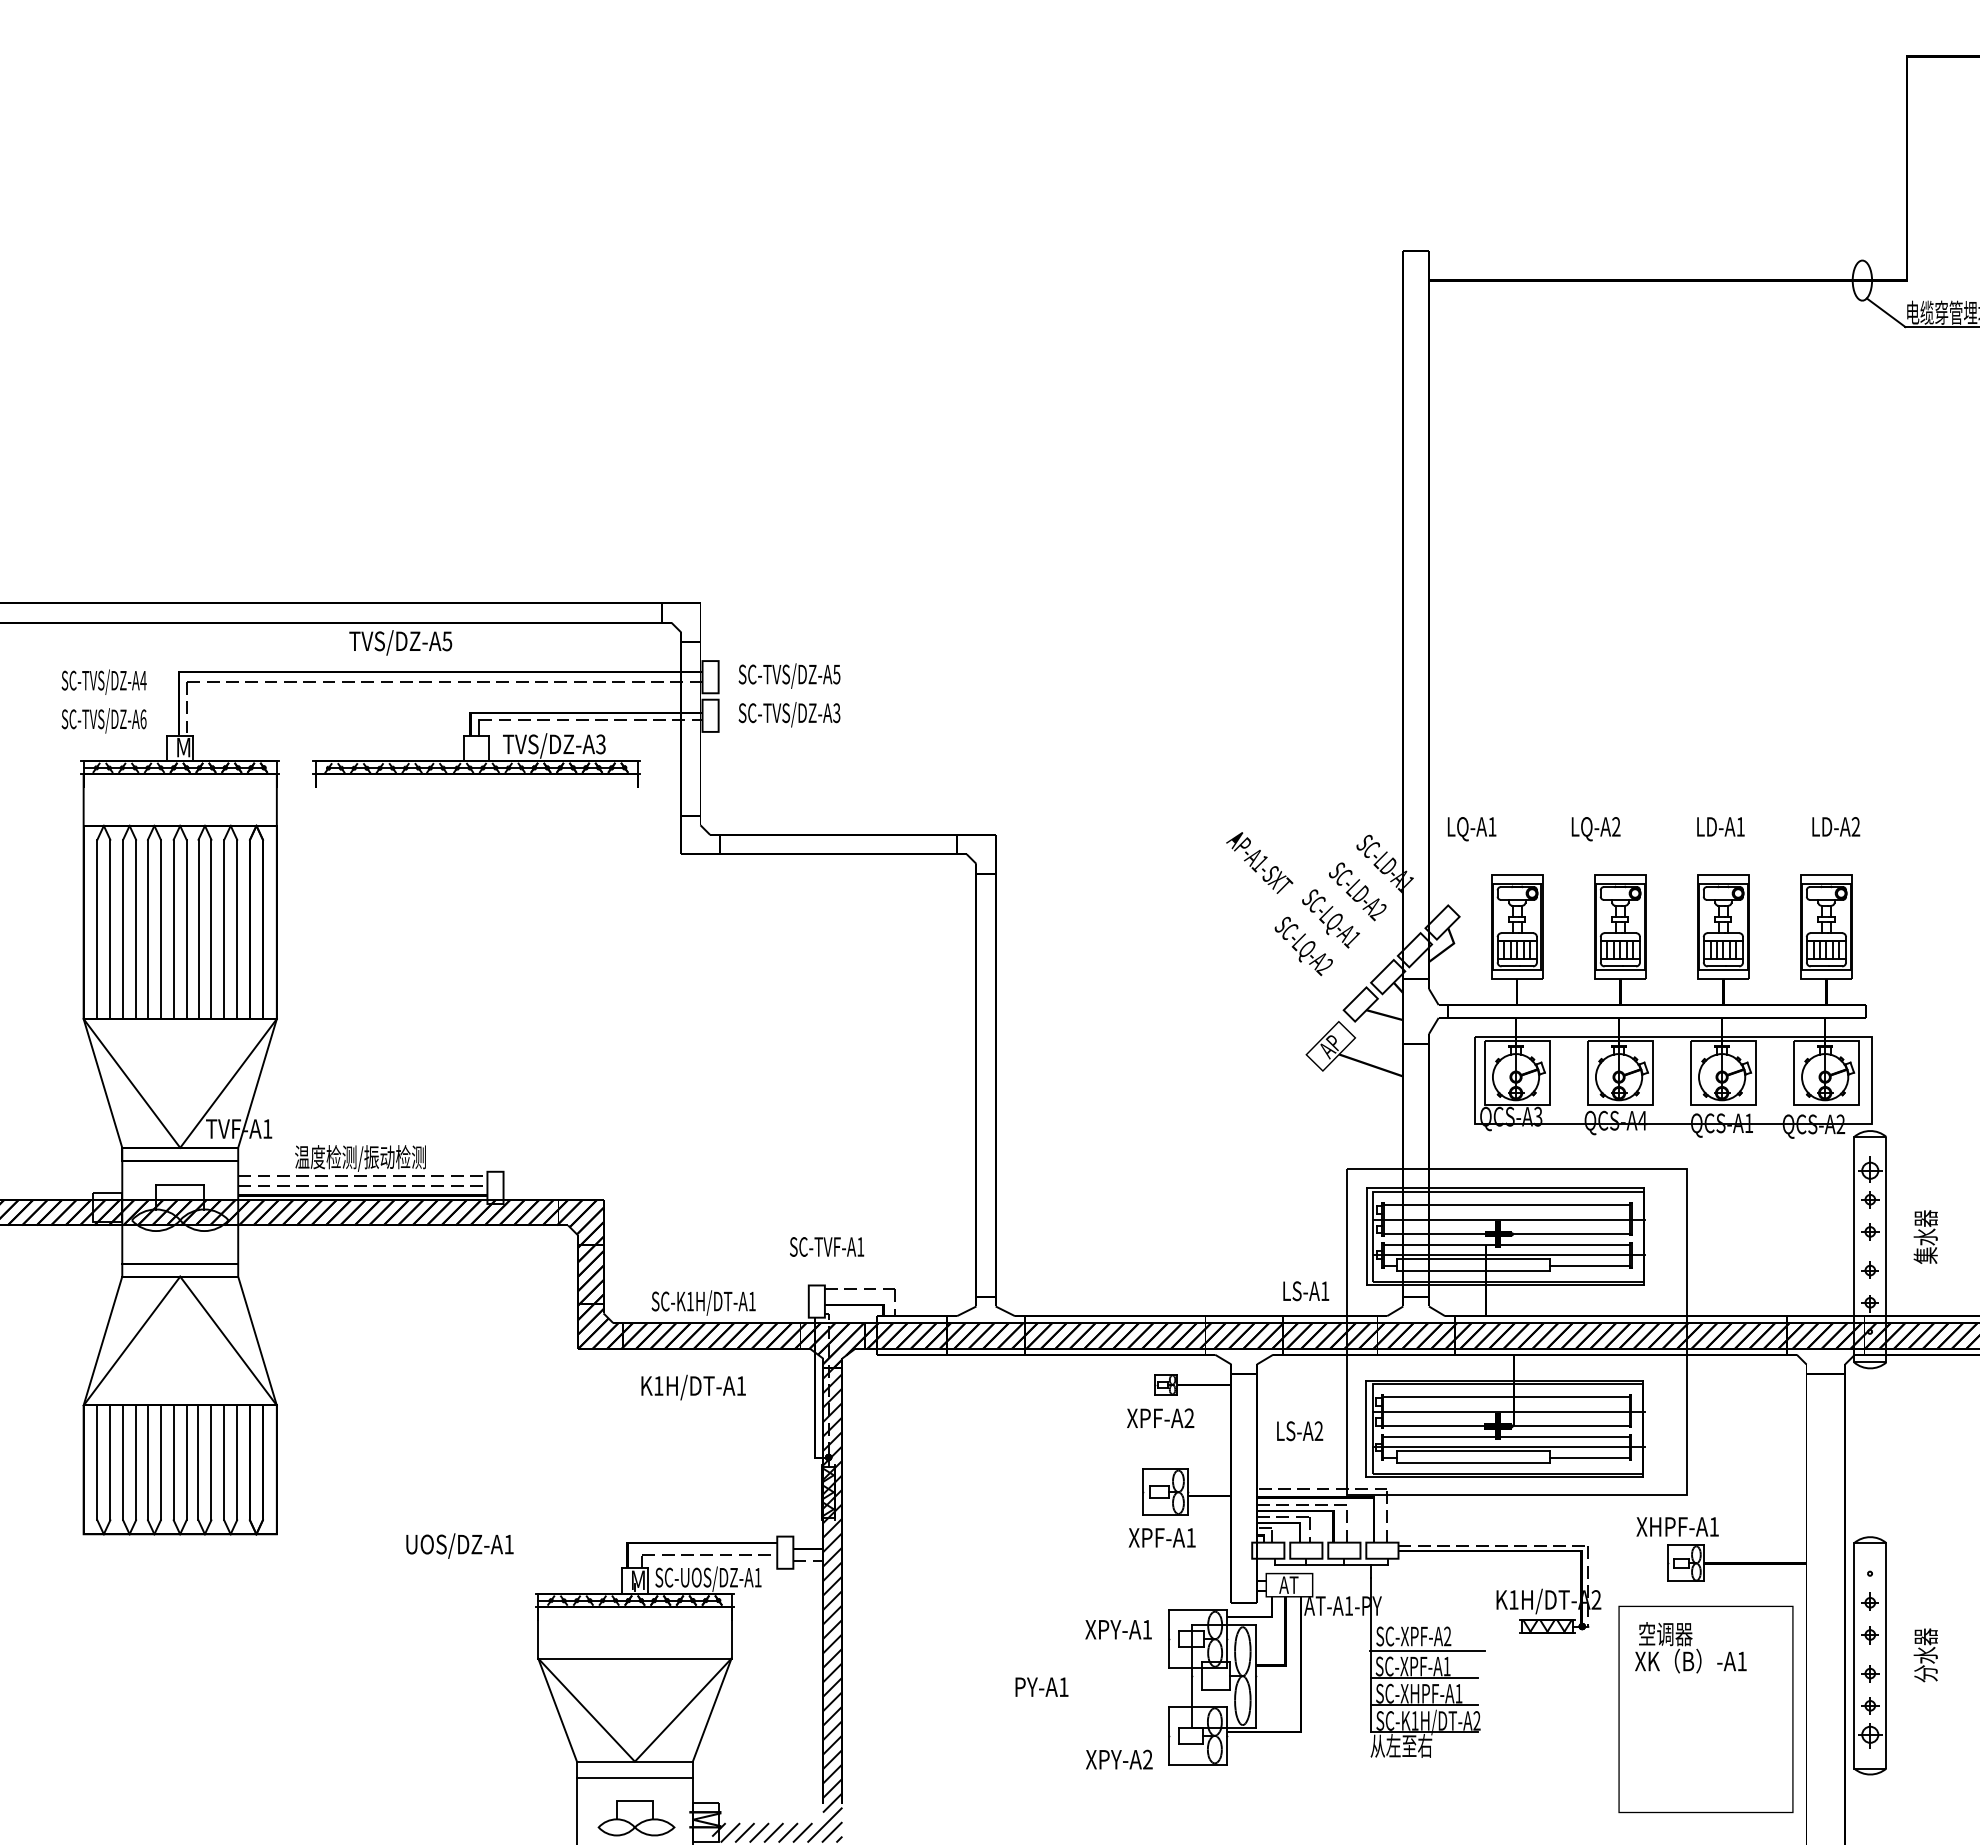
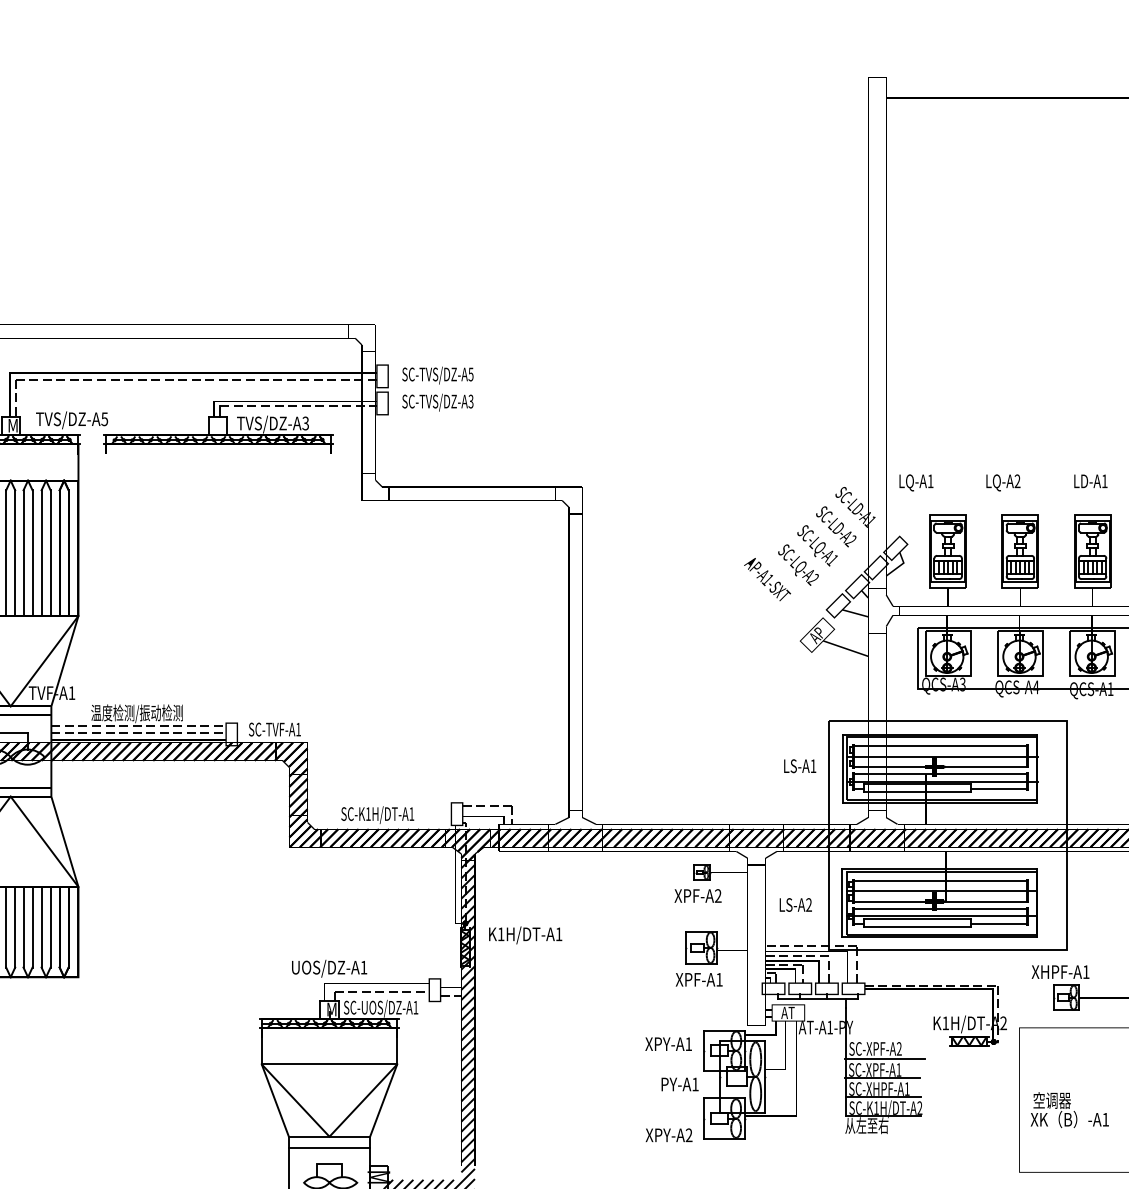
text: (400, 642) -> (71, 420), moved
text: (1259, 862) -> (767, 579), moved
text: (827, 1246) -> (275, 729), moved
text: (1306, 1291) -> (800, 766), moved
text: (693, 1387) -> (525, 935), moved
text: (459, 1545) -> (329, 968), moved
text: (1690, 1647) -> (1069, 1109), moved
text: (1041, 1686) -> (679, 1084), moved

